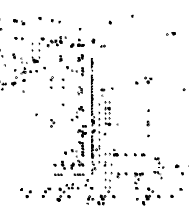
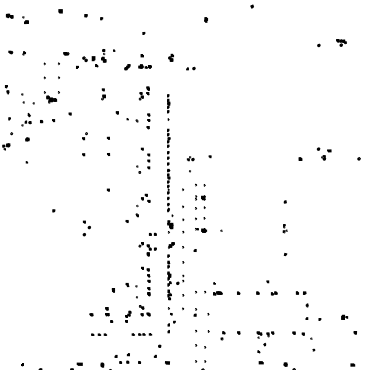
part: (170, 33) -> (330, 42), size x1.67
part: (143, 80) -> (314, 154), moved
part: (79, 90) -> (142, 160), size x1.67
part: (158, 168) -> (306, 321), size x1.43

